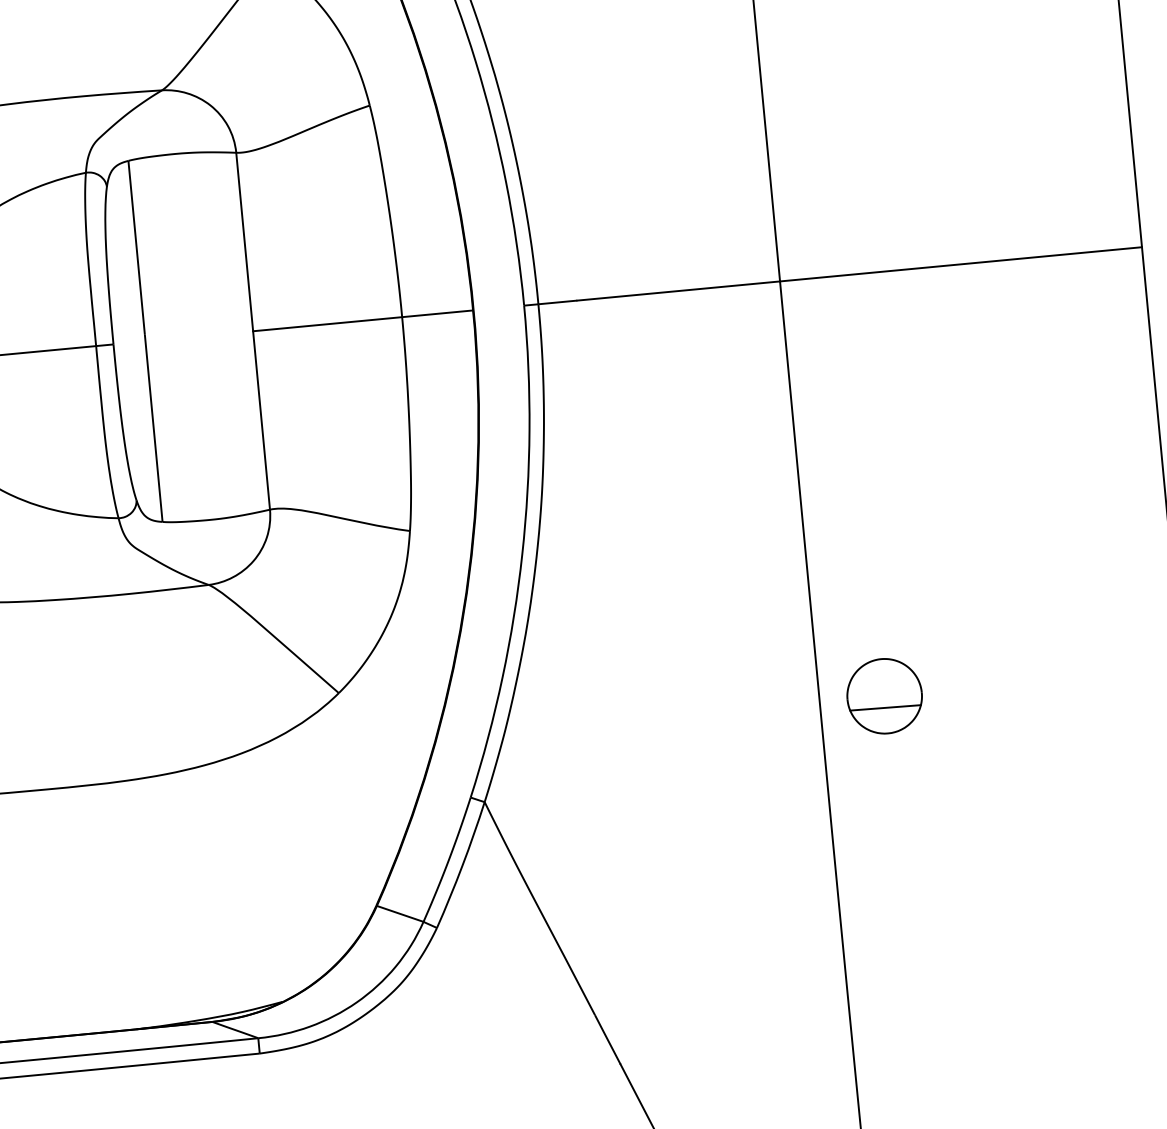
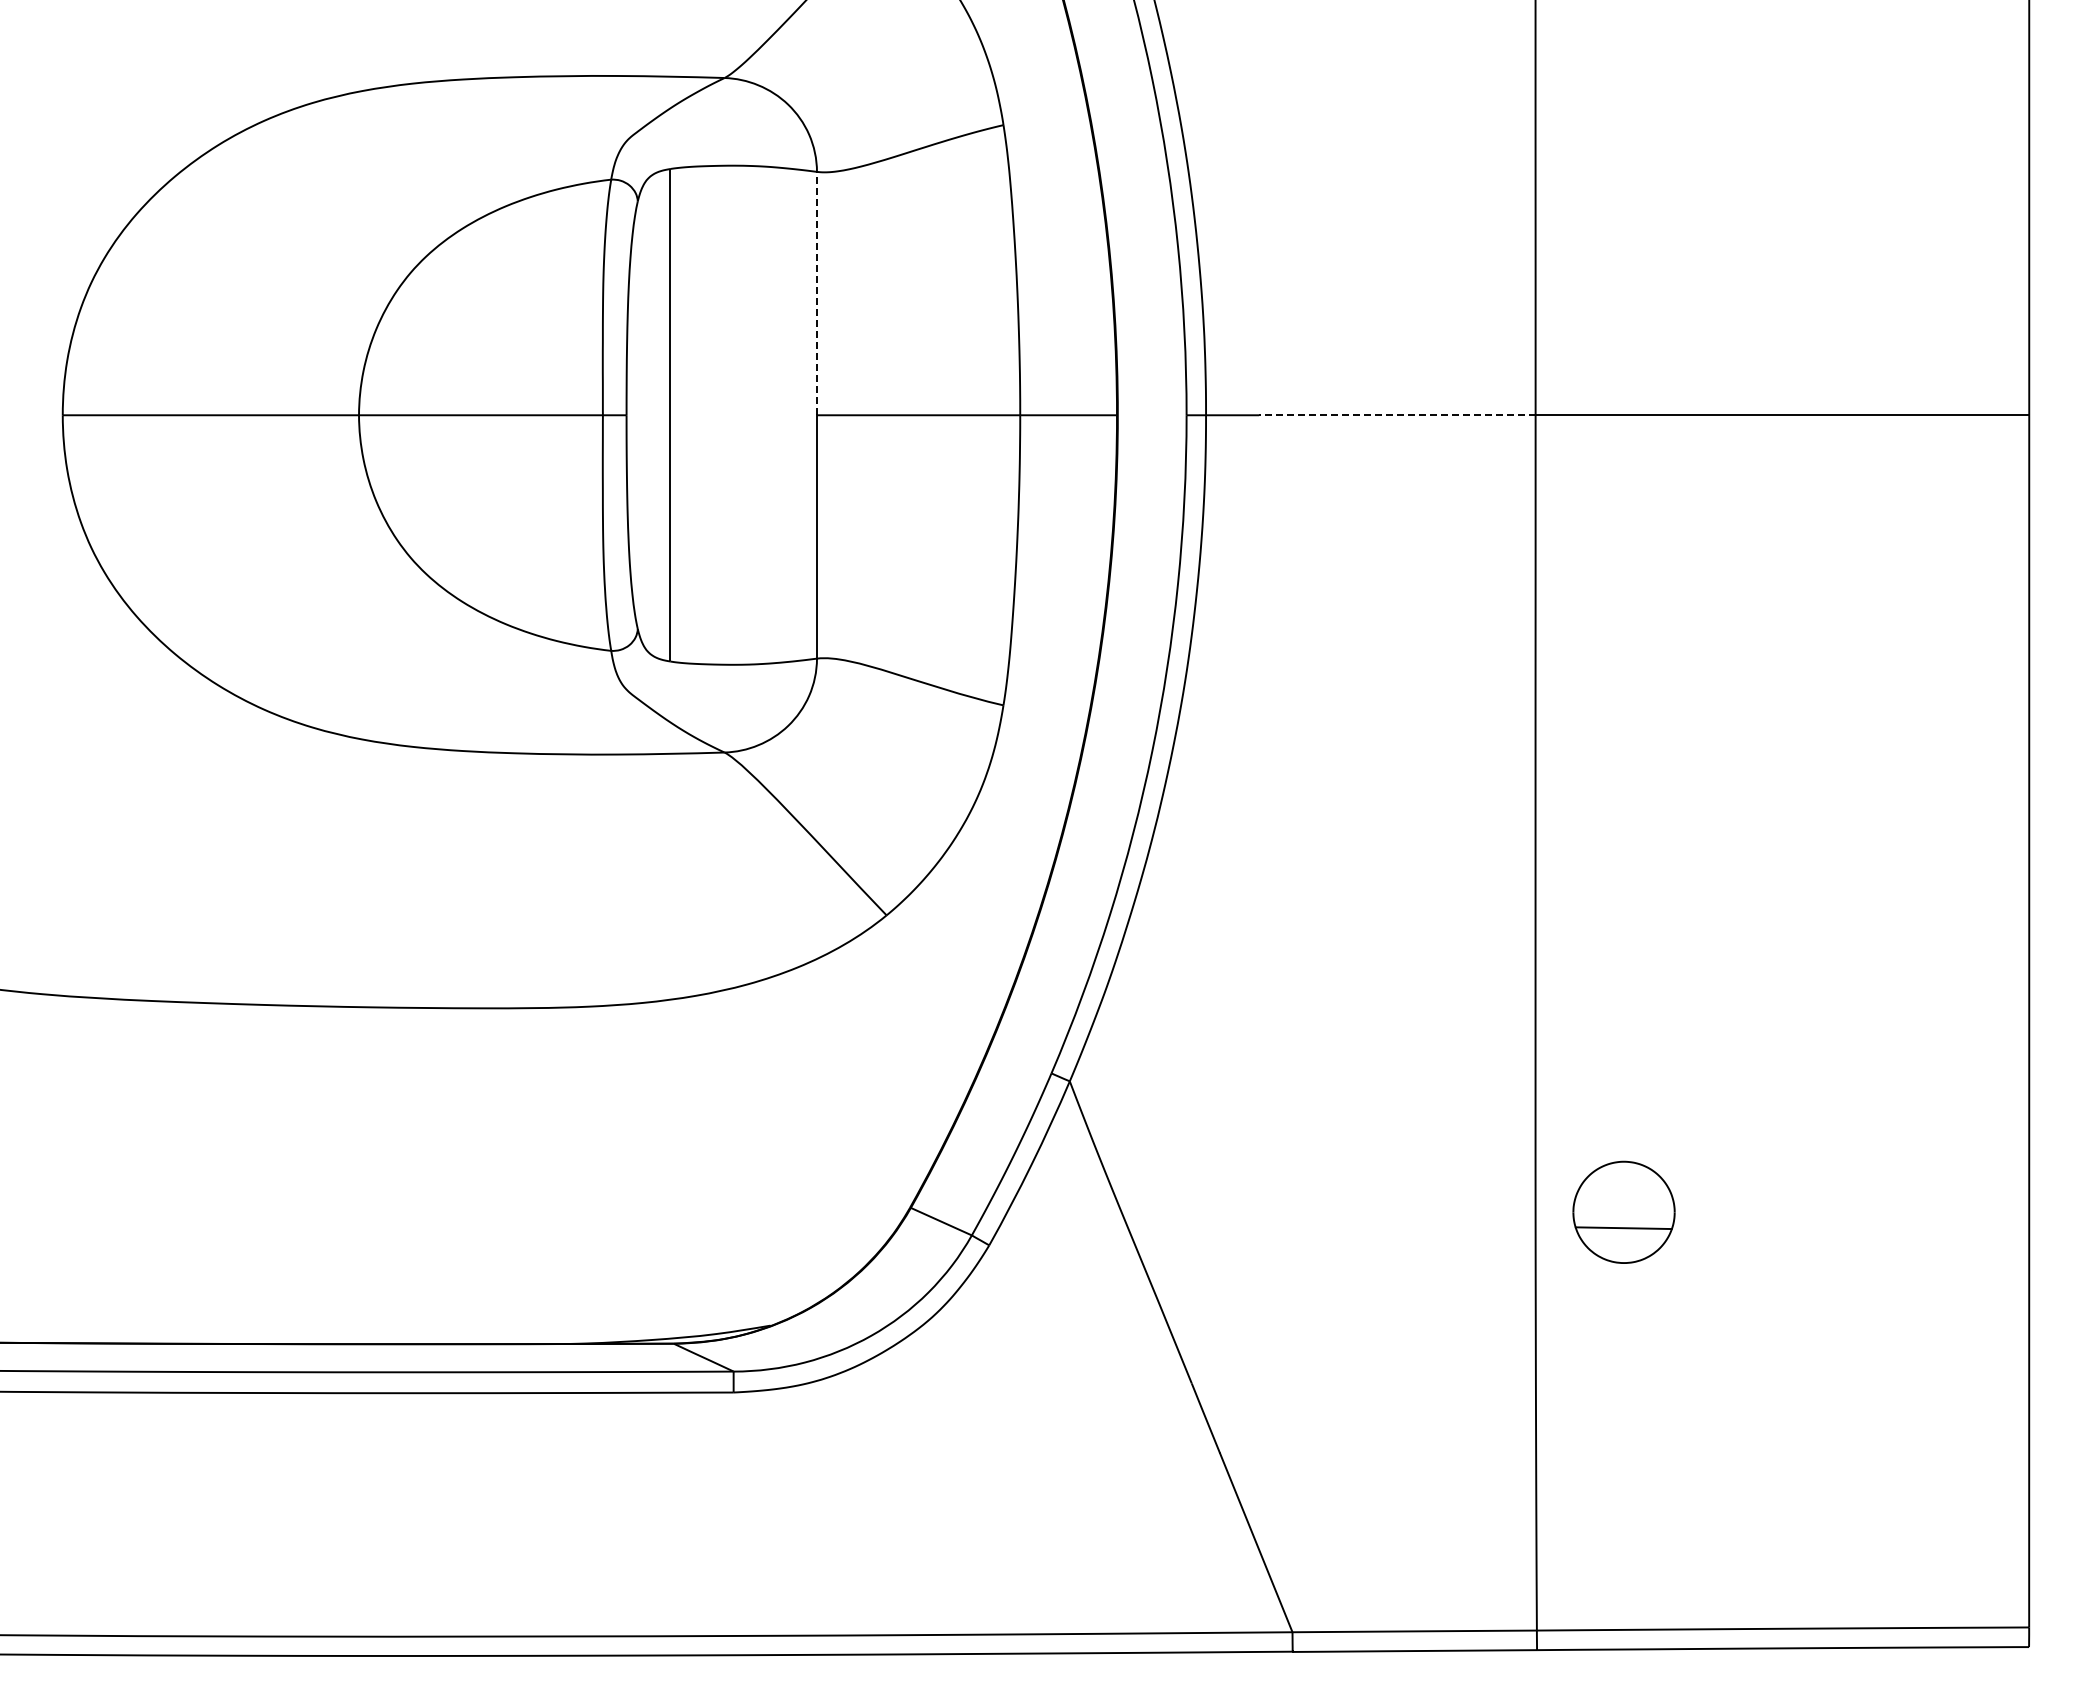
line: (244, 241) -> (816, 293), solid -> dashed
line: (678, 291) -> (1396, 415), solid -> dashed
part: (884, 695) -> (1623, 1211), moved

